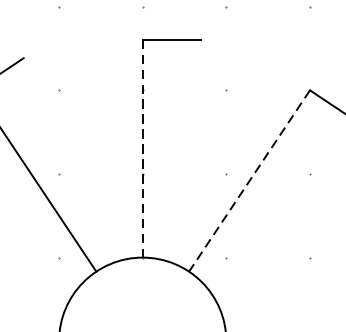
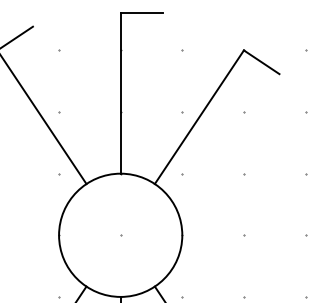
line: (142, 148) -> (120, 93), dashed -> solid
line: (249, 181) -> (199, 117), dashed -> solid

